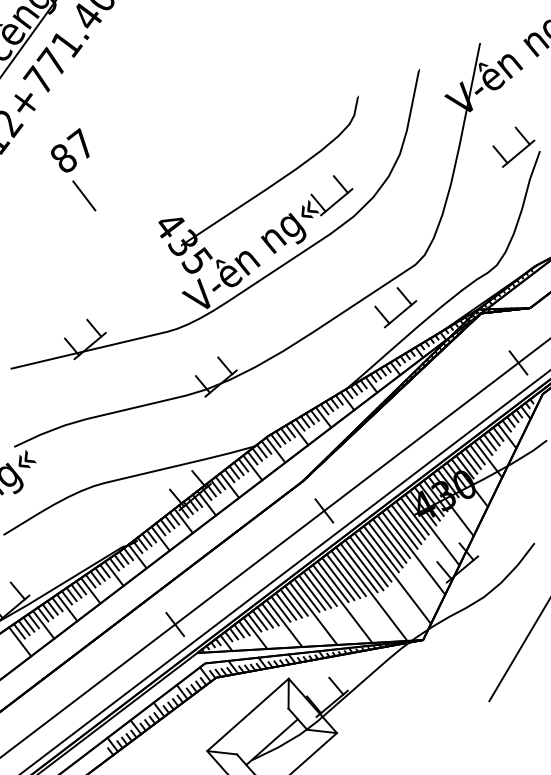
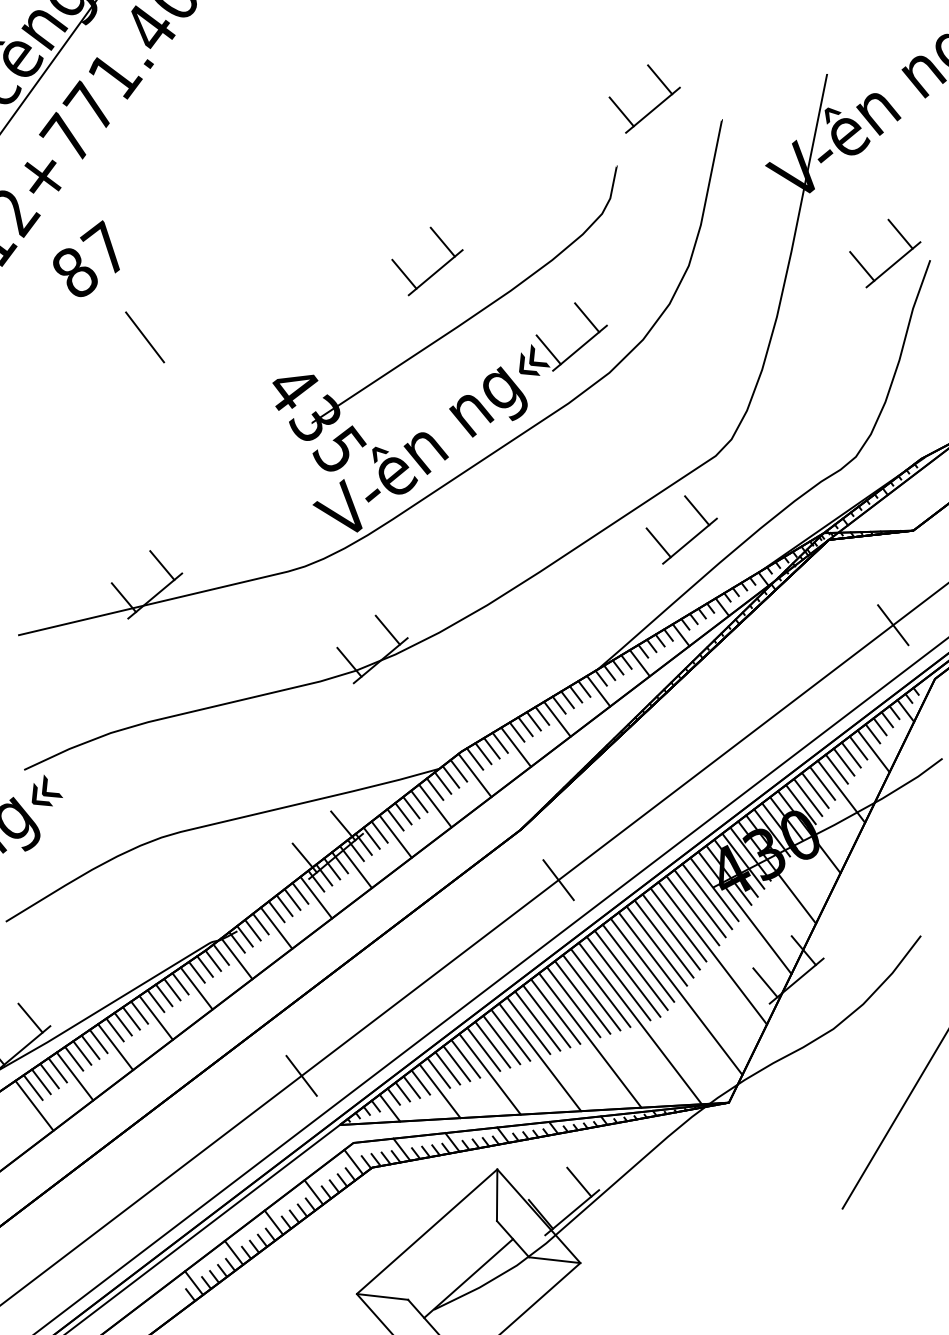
part: (379, 62) -> (653, 107), added
text: (70, 150) -> (86, 259), moved
part: (253, 156) -> (436, 269), added

